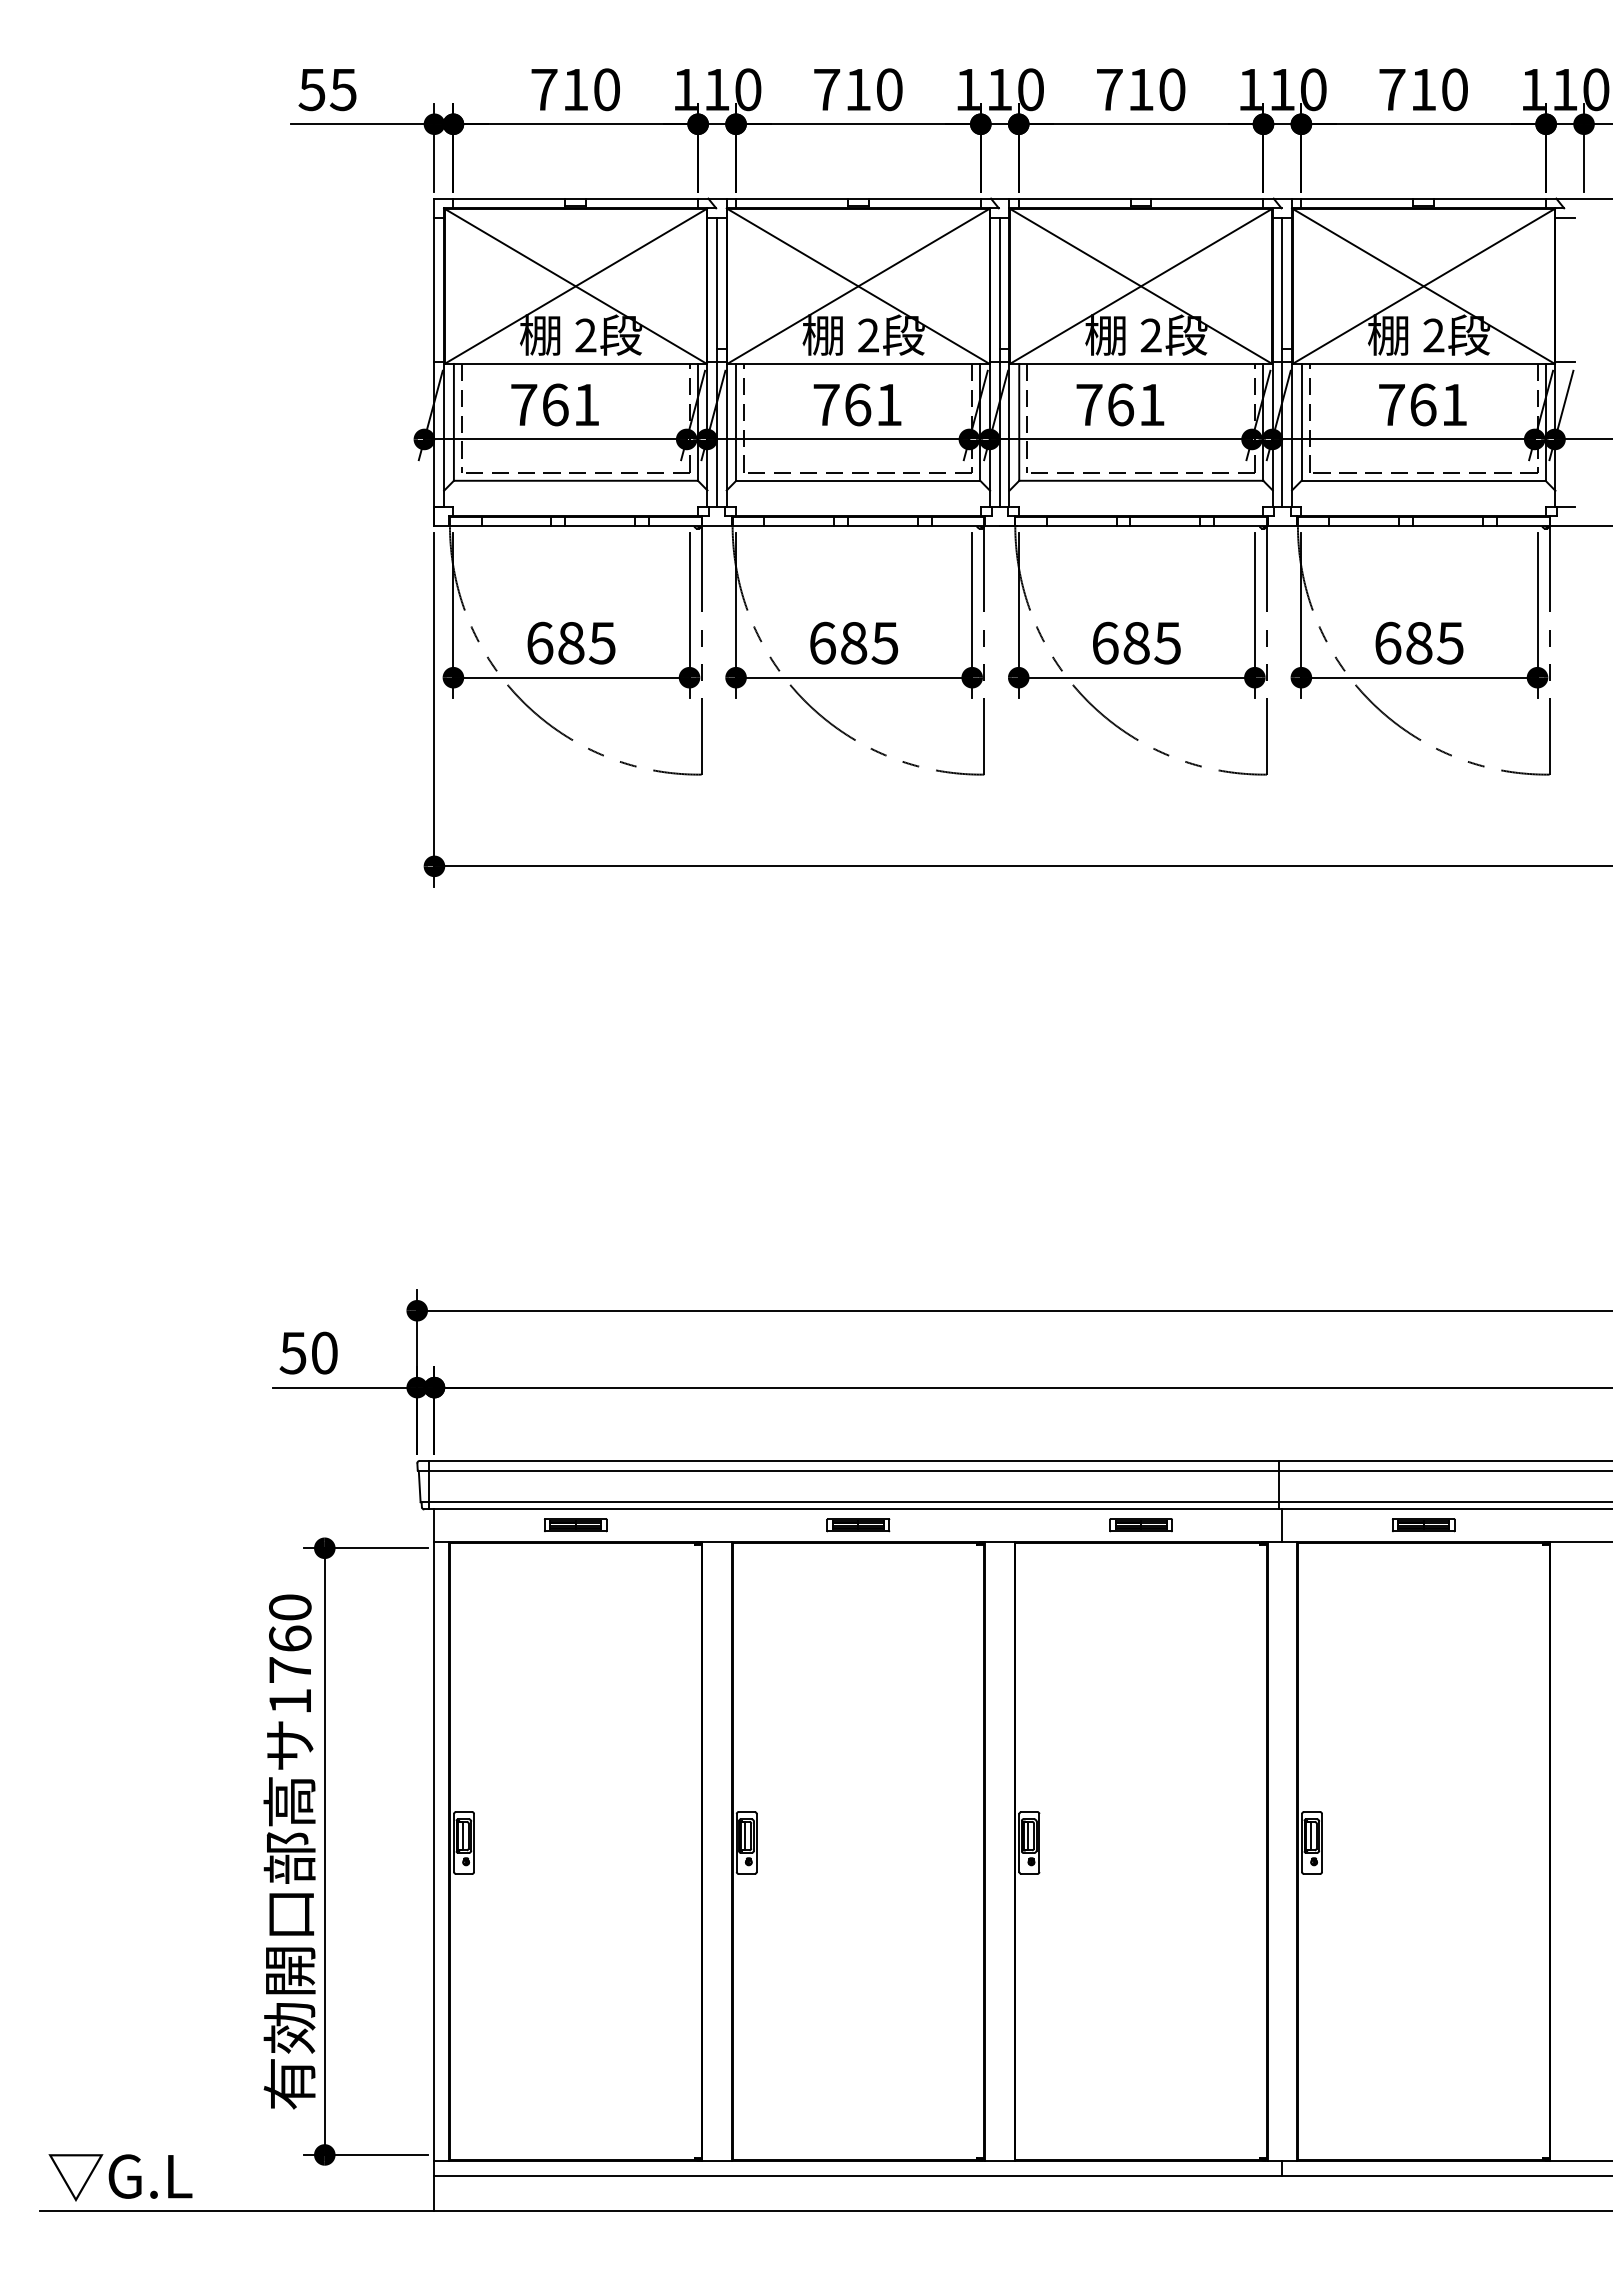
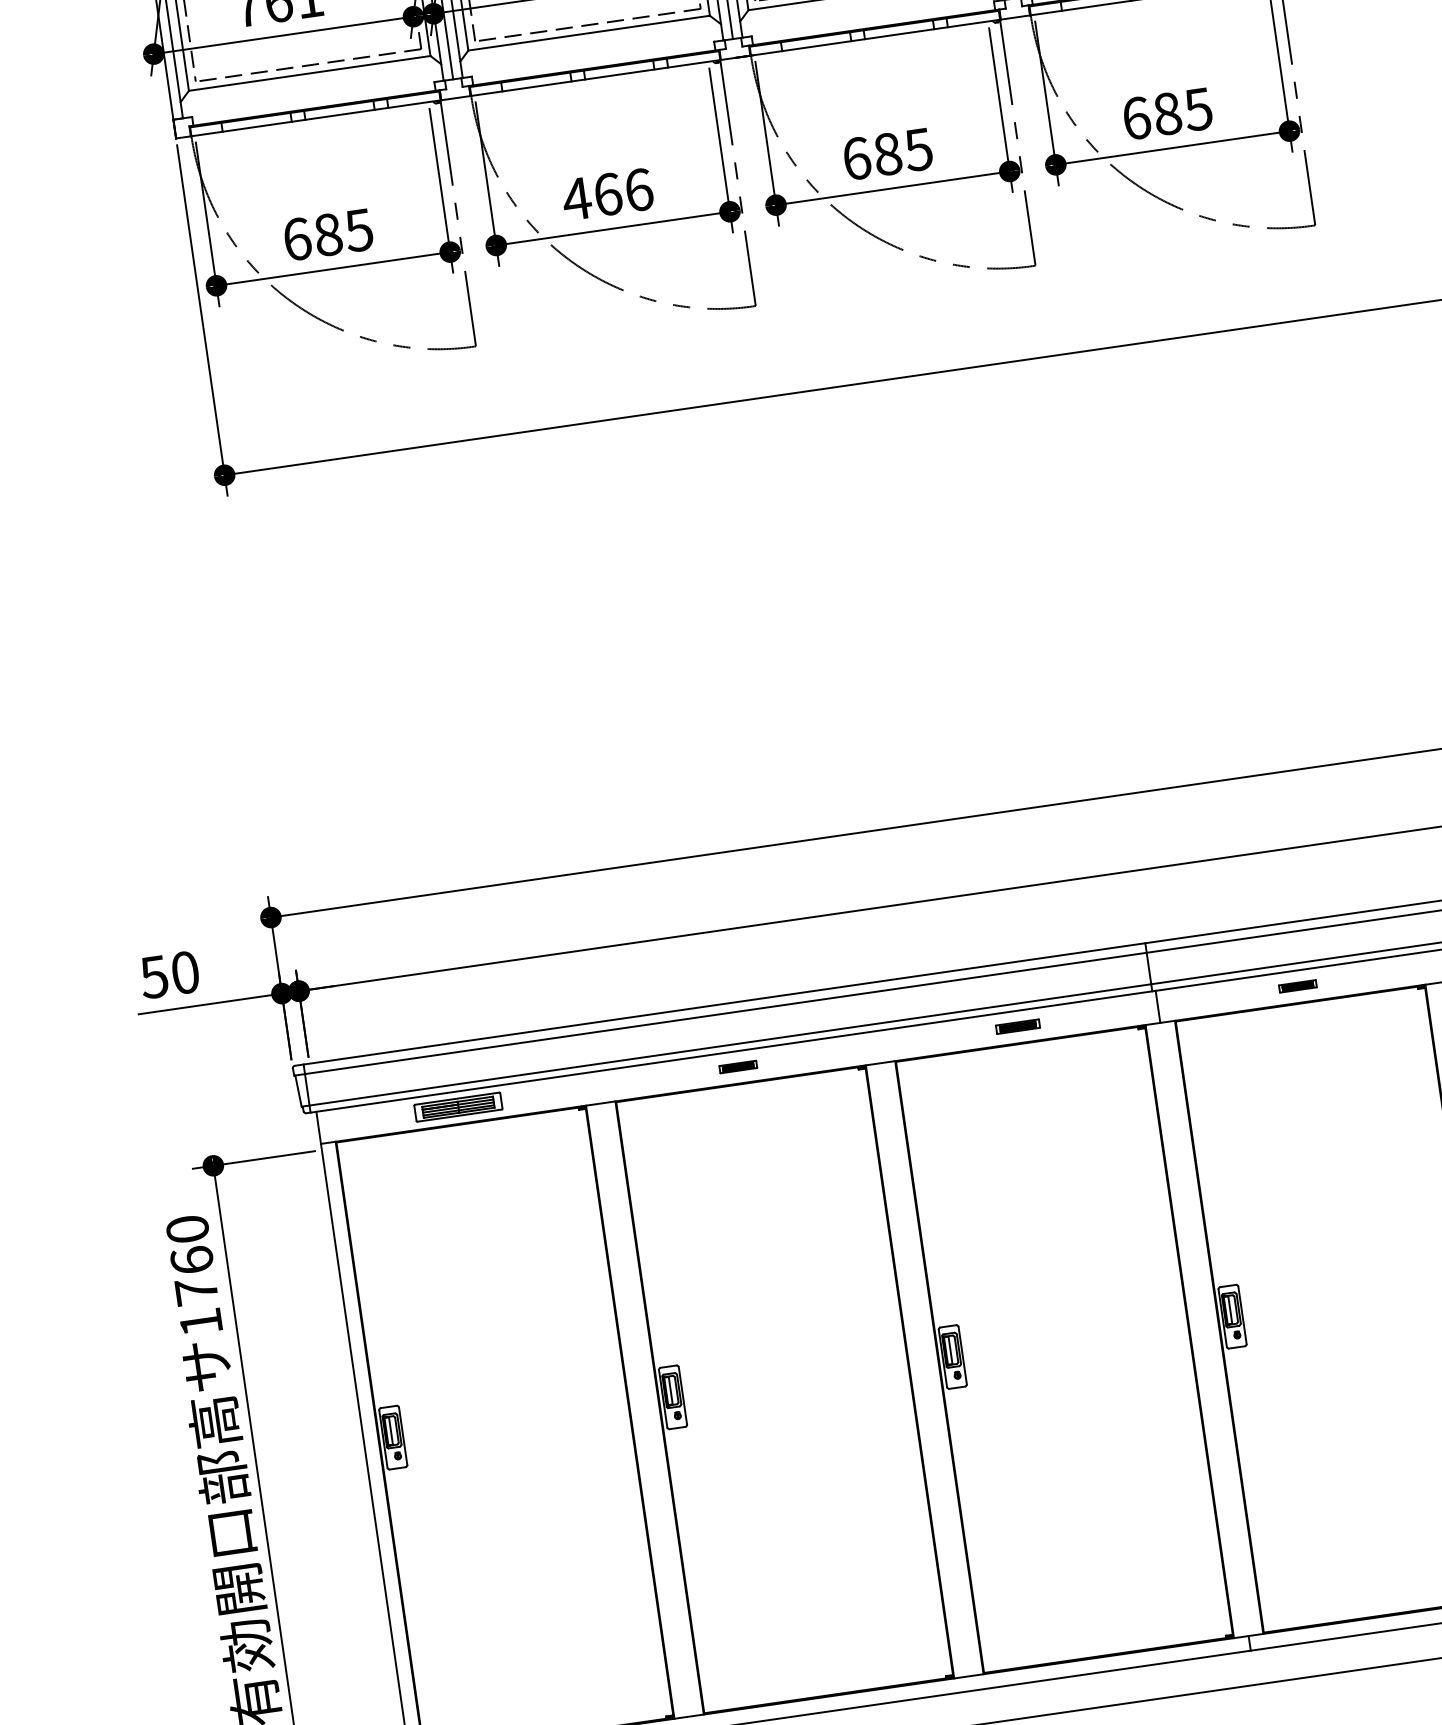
text: (853, 642) -> (607, 193), 685 -> 466
part: (575, 1525) -> (458, 1107), size x1.4
part: (858, 1525) -> (738, 1067), size x0.6
part: (1140, 1525) -> (1017, 1026), size x0.7
part: (1423, 1525) -> (1297, 986), size x0.6

